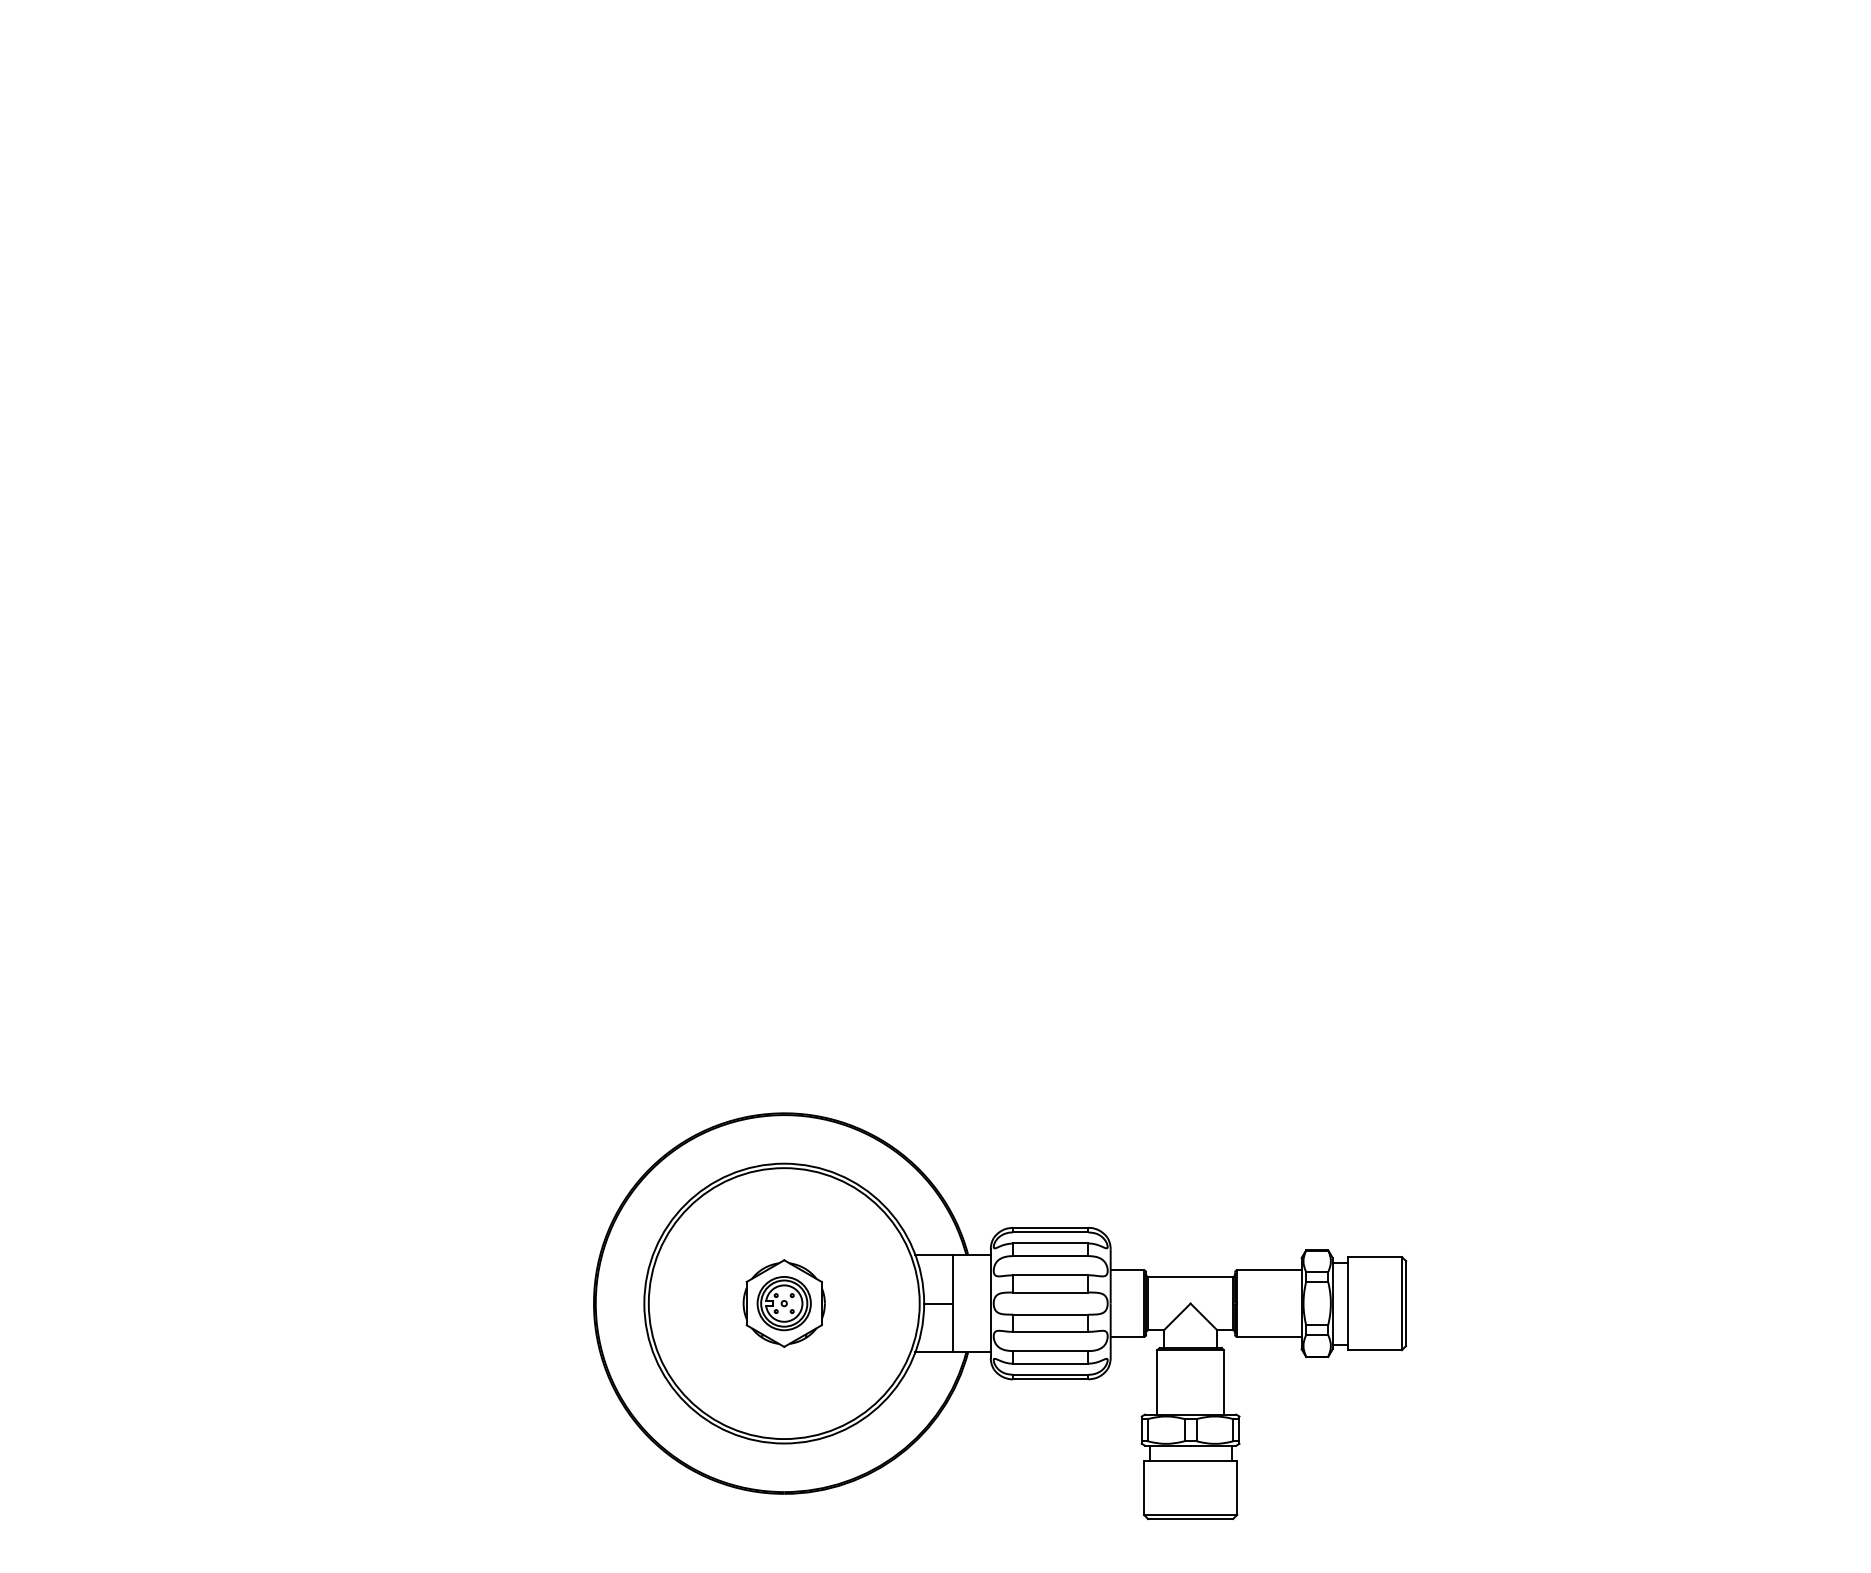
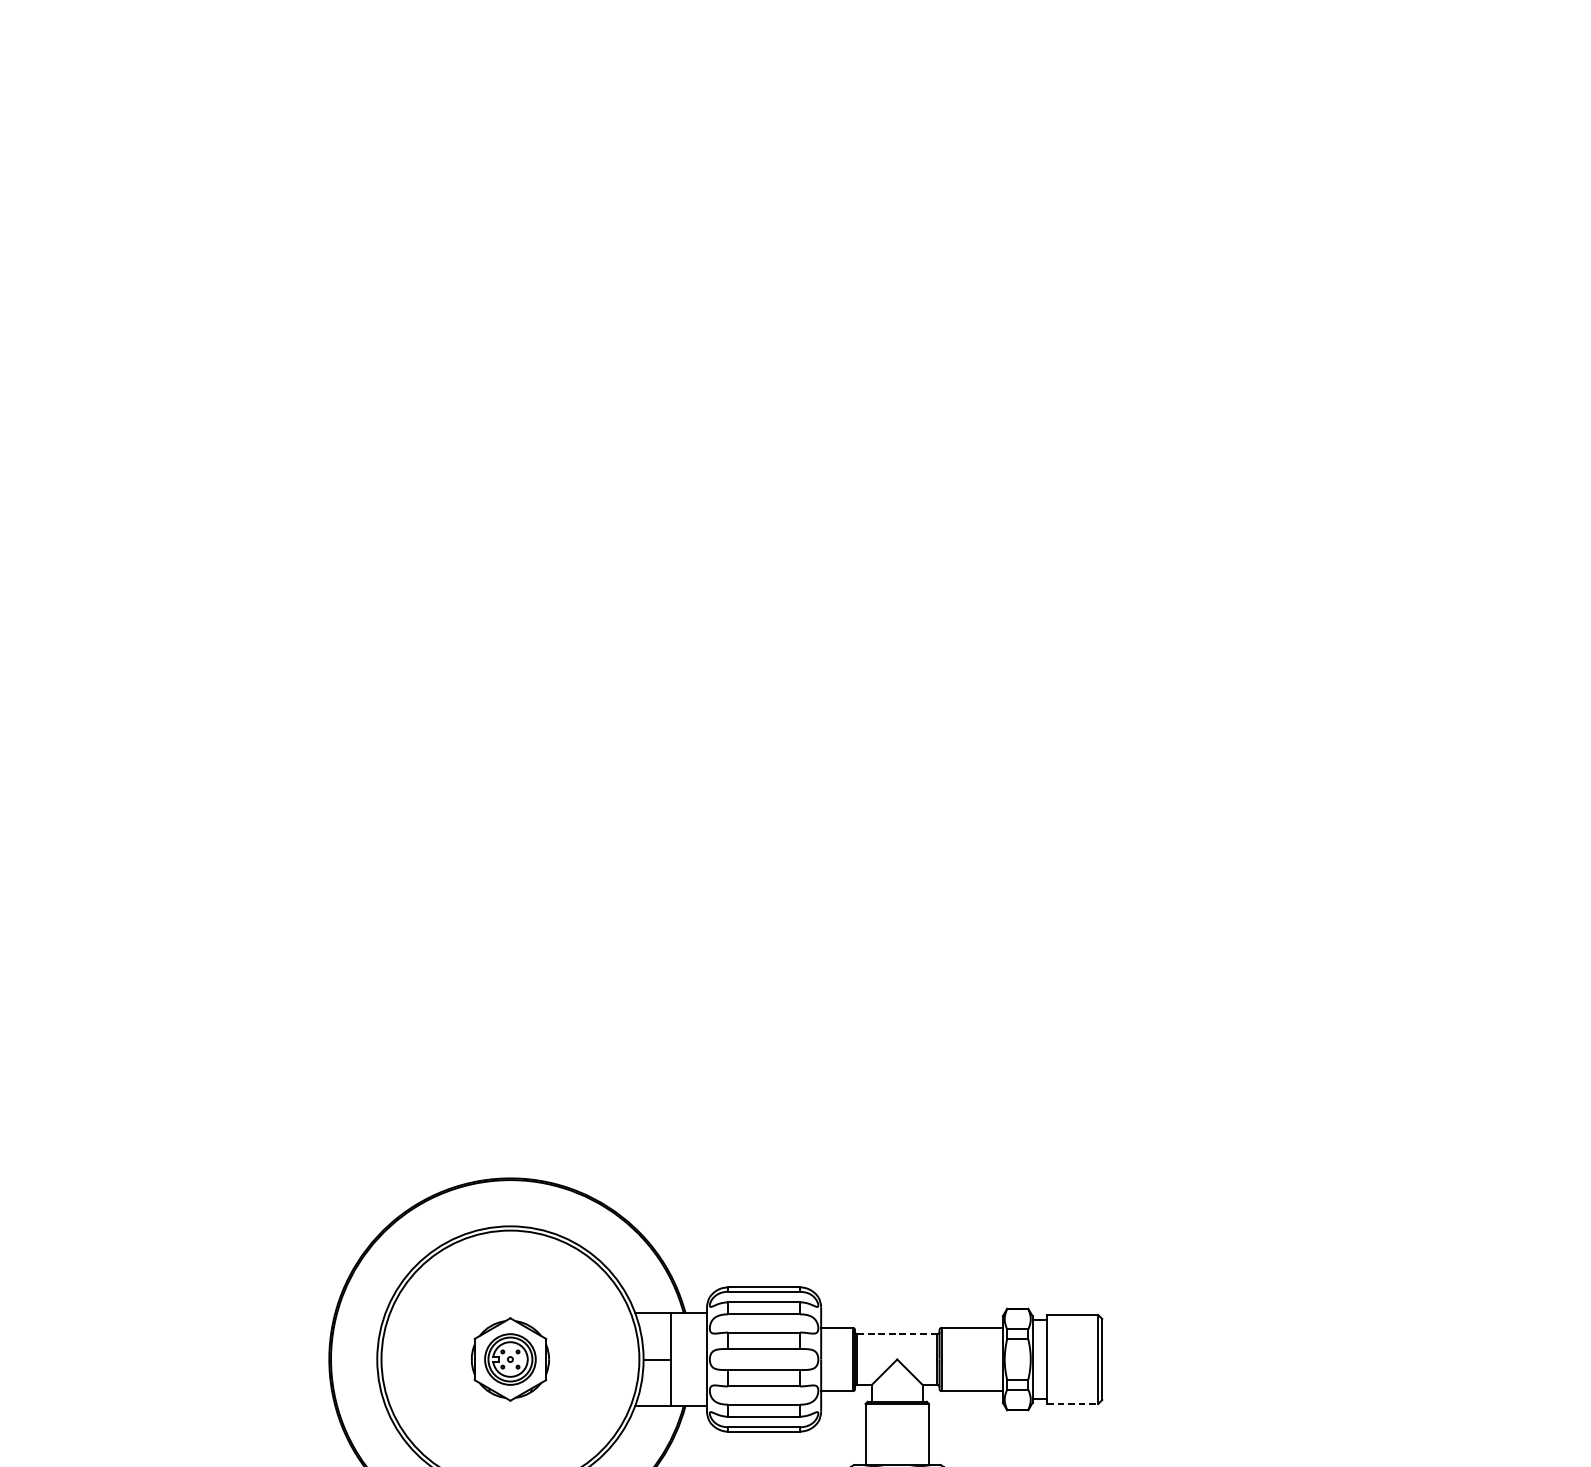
line: (1190, 1276) -> (897, 1333), solid -> dashed
line: (1375, 1350) -> (1073, 1404), solid -> dashed

